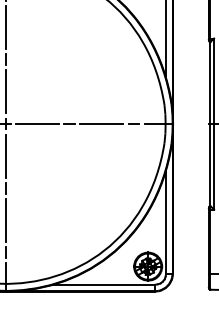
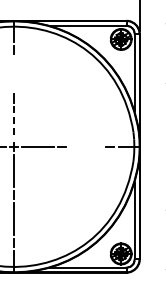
line: (4, 28) -> (13, 74), removed
line: (4, 93) -> (13, 123), solid -> dashed
line: (102, 123) -> (86, 146), removed

